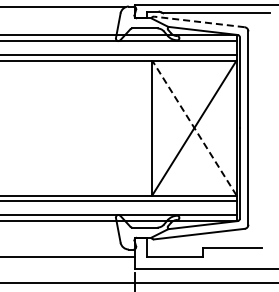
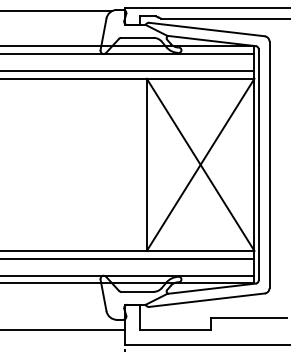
line: (199, 21) -> (207, 28), dashed -> solid
line: (194, 128) -> (200, 165), dashed -> solid

